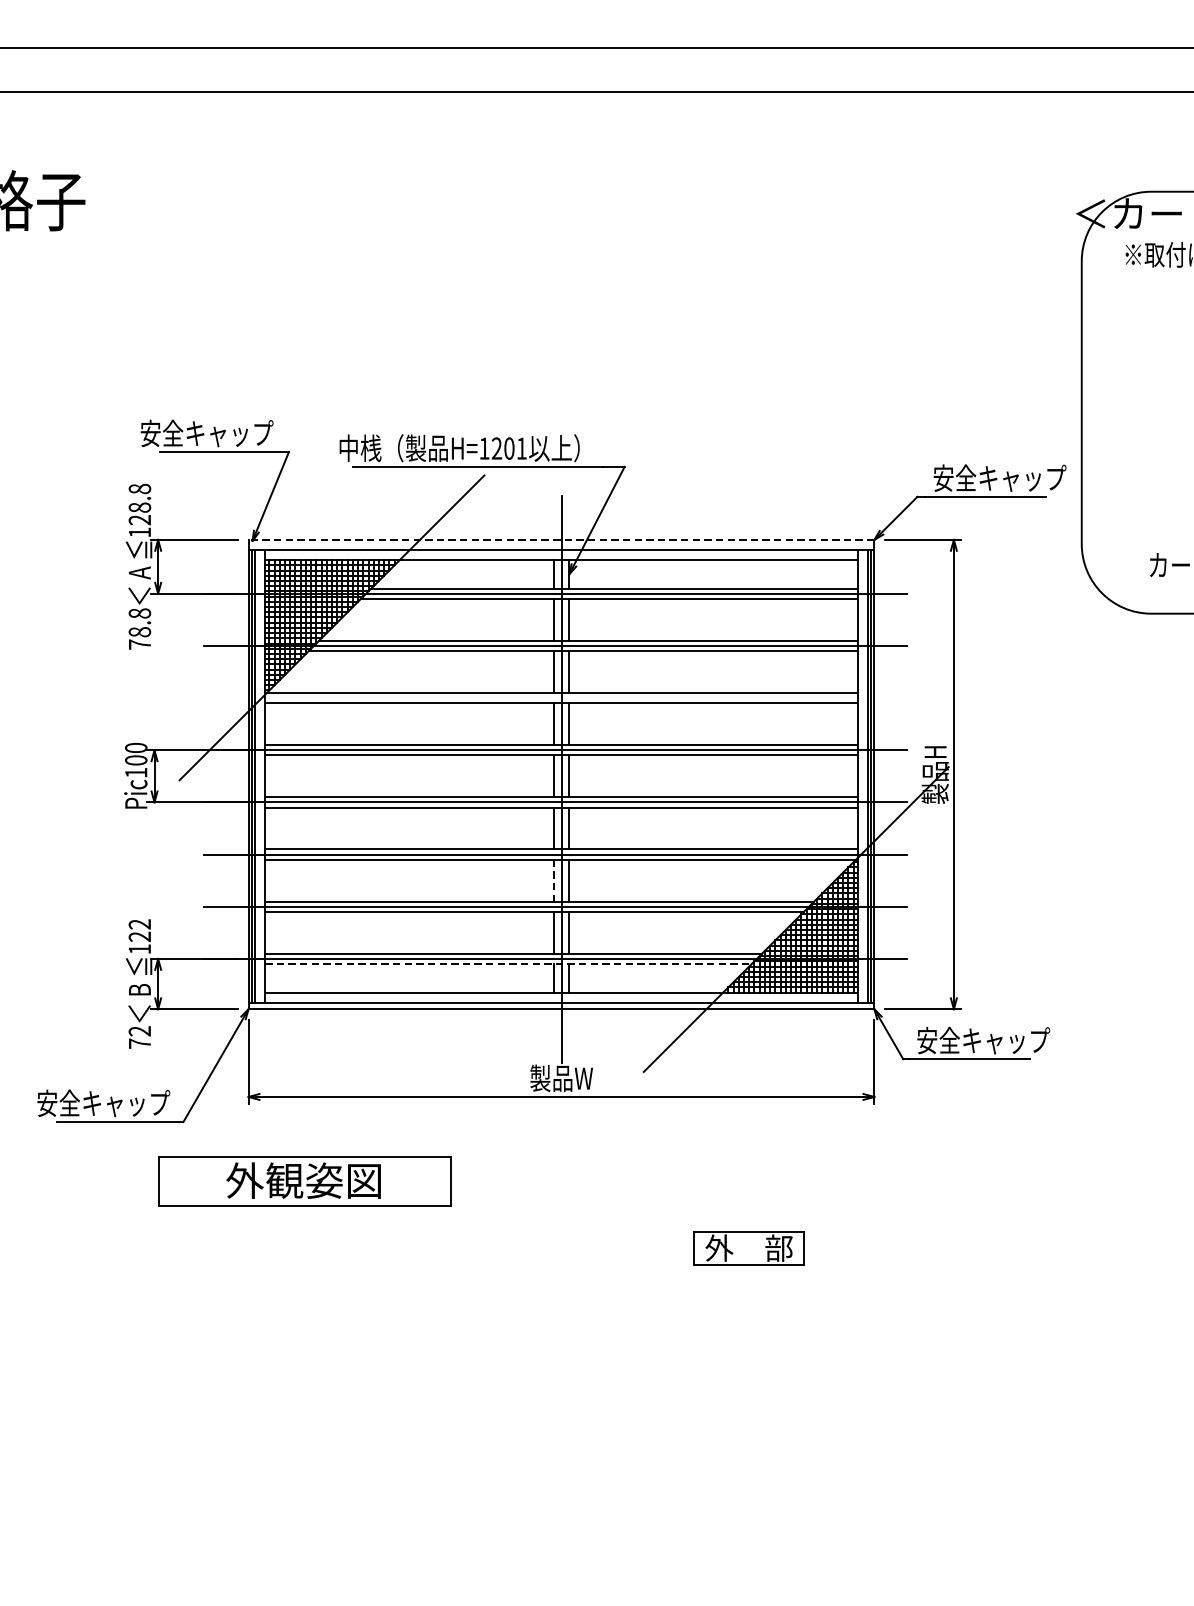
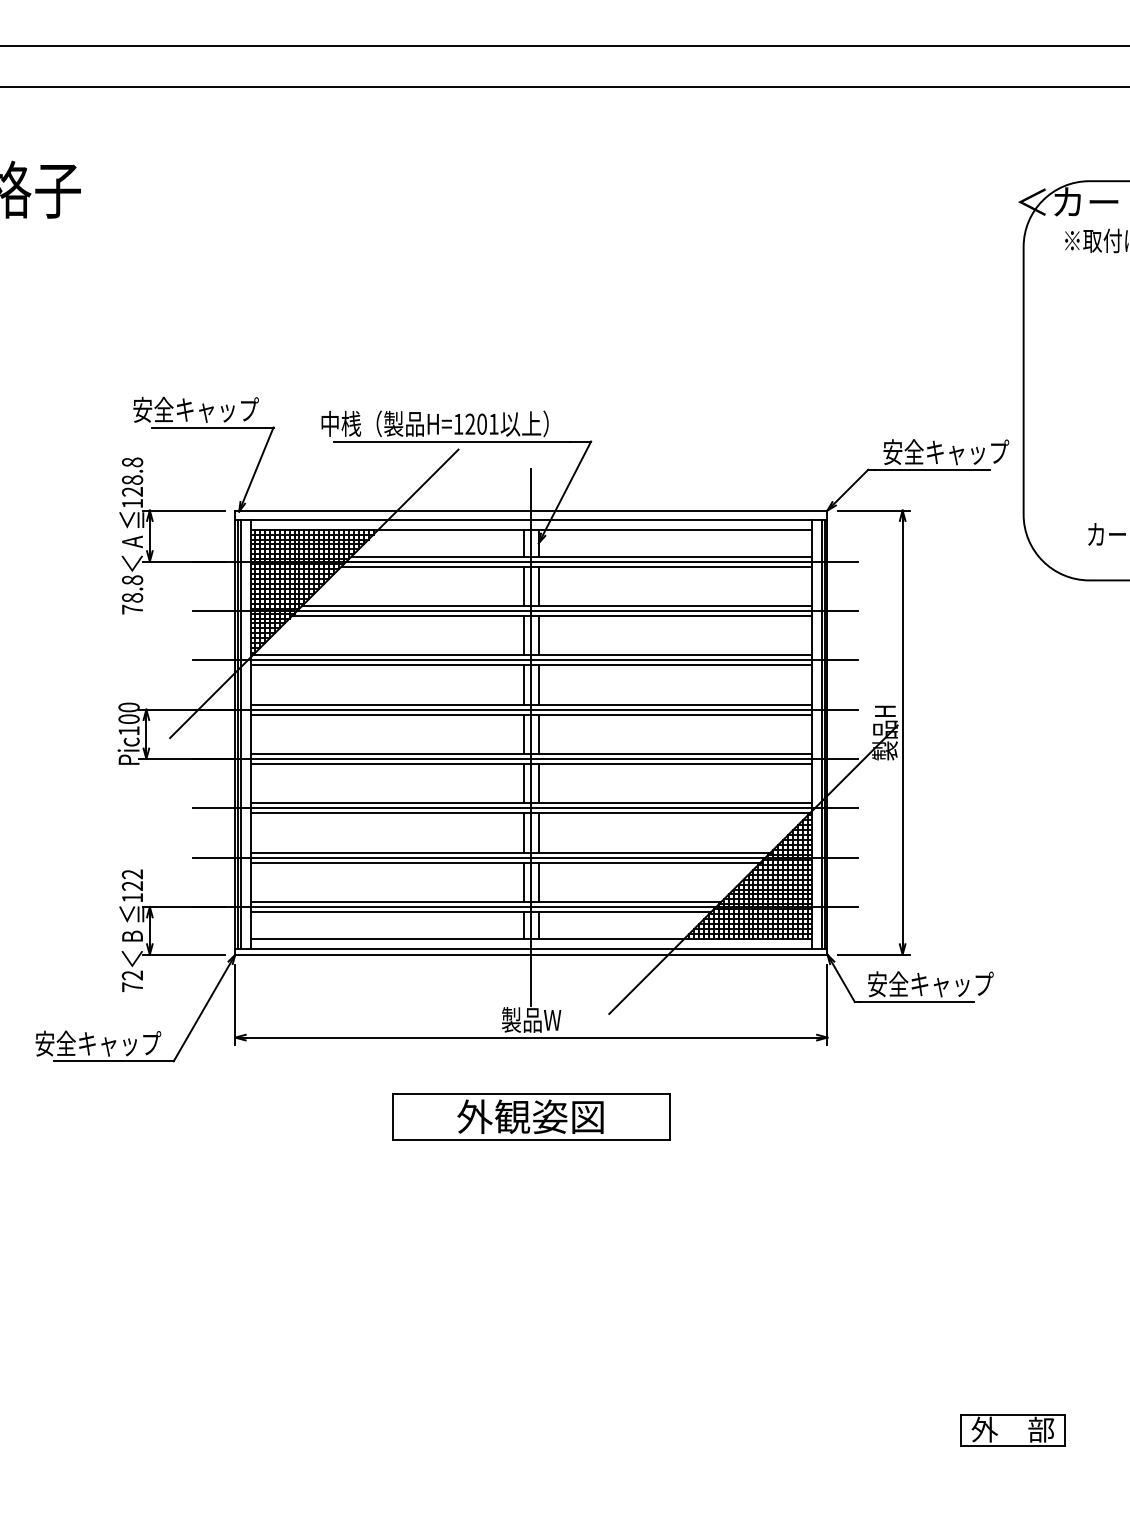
line: (560, 539) -> (530, 510), dashed -> solid
line: (555, 698) -> (525, 660), added
line: (554, 880) -> (524, 832), dashed -> solid
line: (508, 963) -> (481, 911), dashed -> solid
part: (304, 1180) -> (531, 1116), moved
part: (748, 1249) -> (1012, 1430), moved

